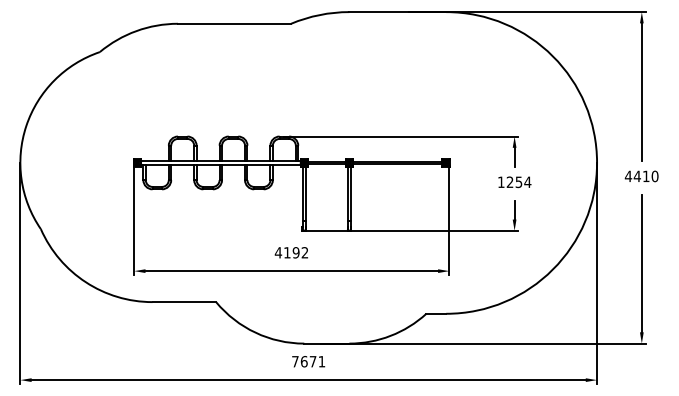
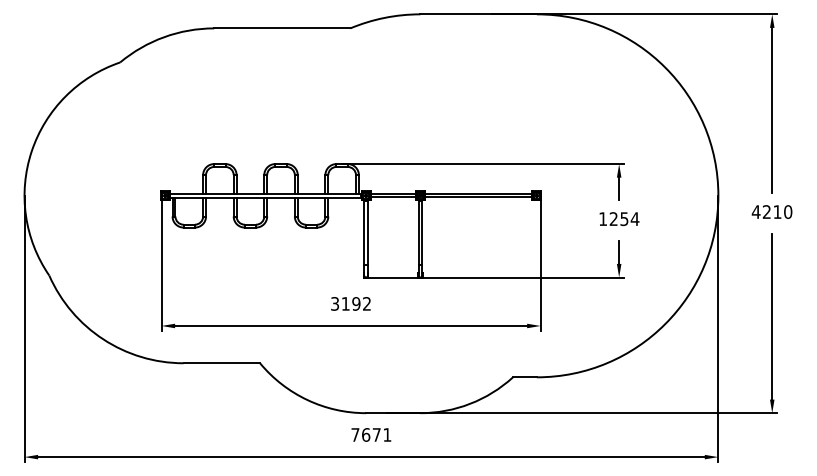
text: (636, 175) -> (765, 210), 4410 -> 4210
text: (278, 252) -> (335, 303), 4192 -> 3192

